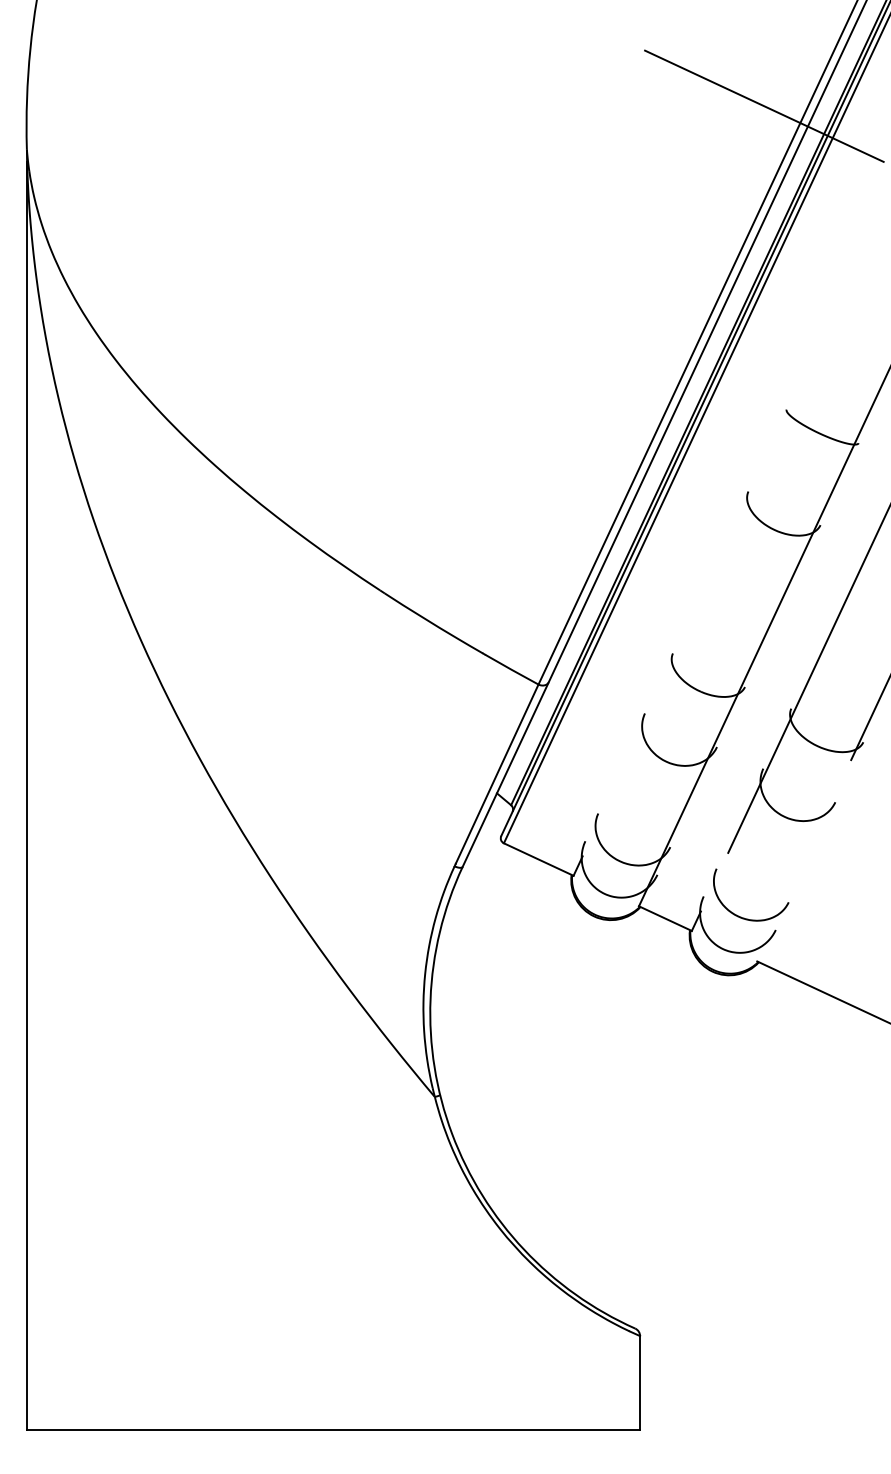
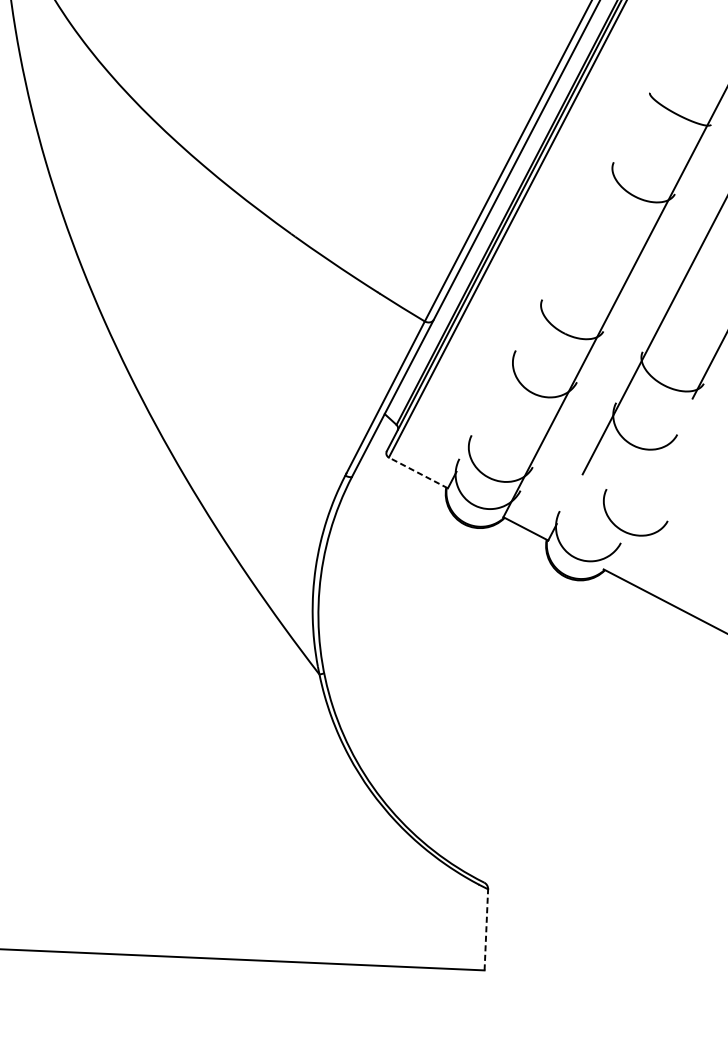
line: (538, 859) -> (418, 472), solid -> dashed
curve: (744, 917) -> (628, 532), moved
line: (640, 1382) -> (486, 929), solid -> dashed

